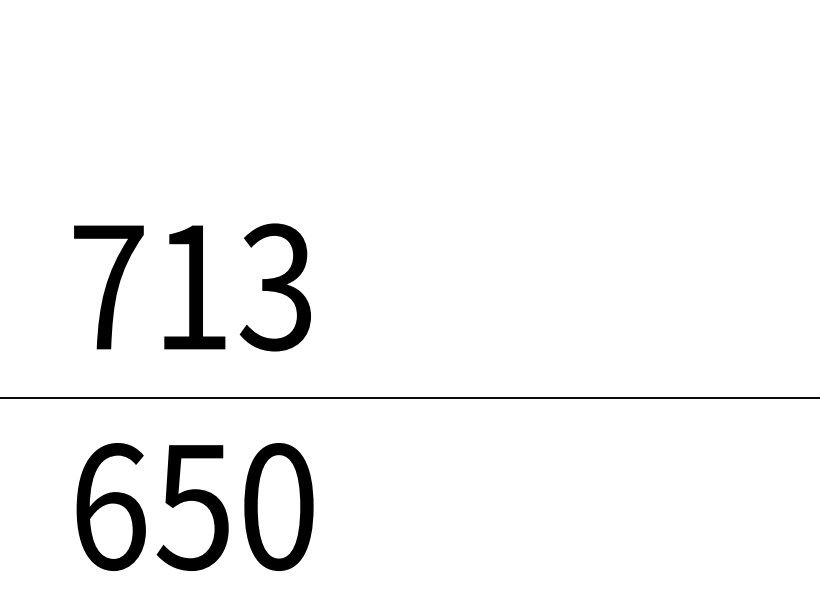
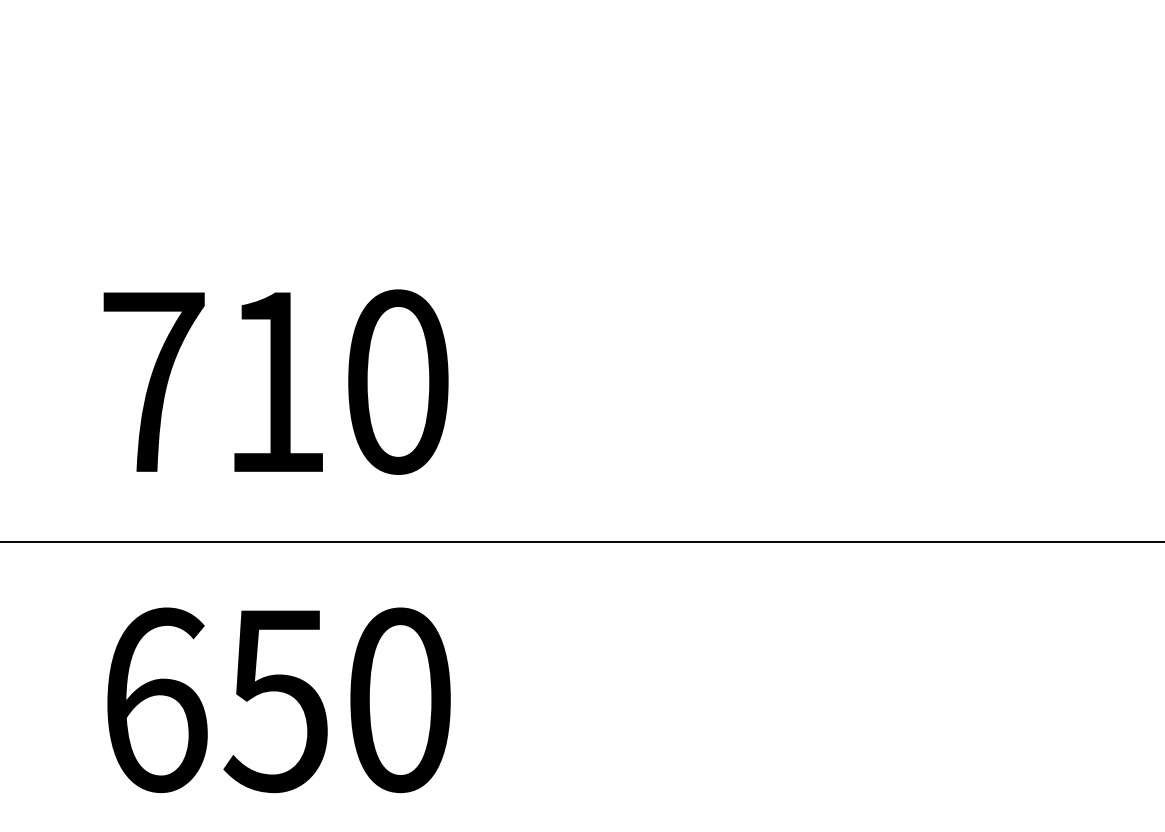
text: (275, 287) -> (395, 382), 713 -> 710

